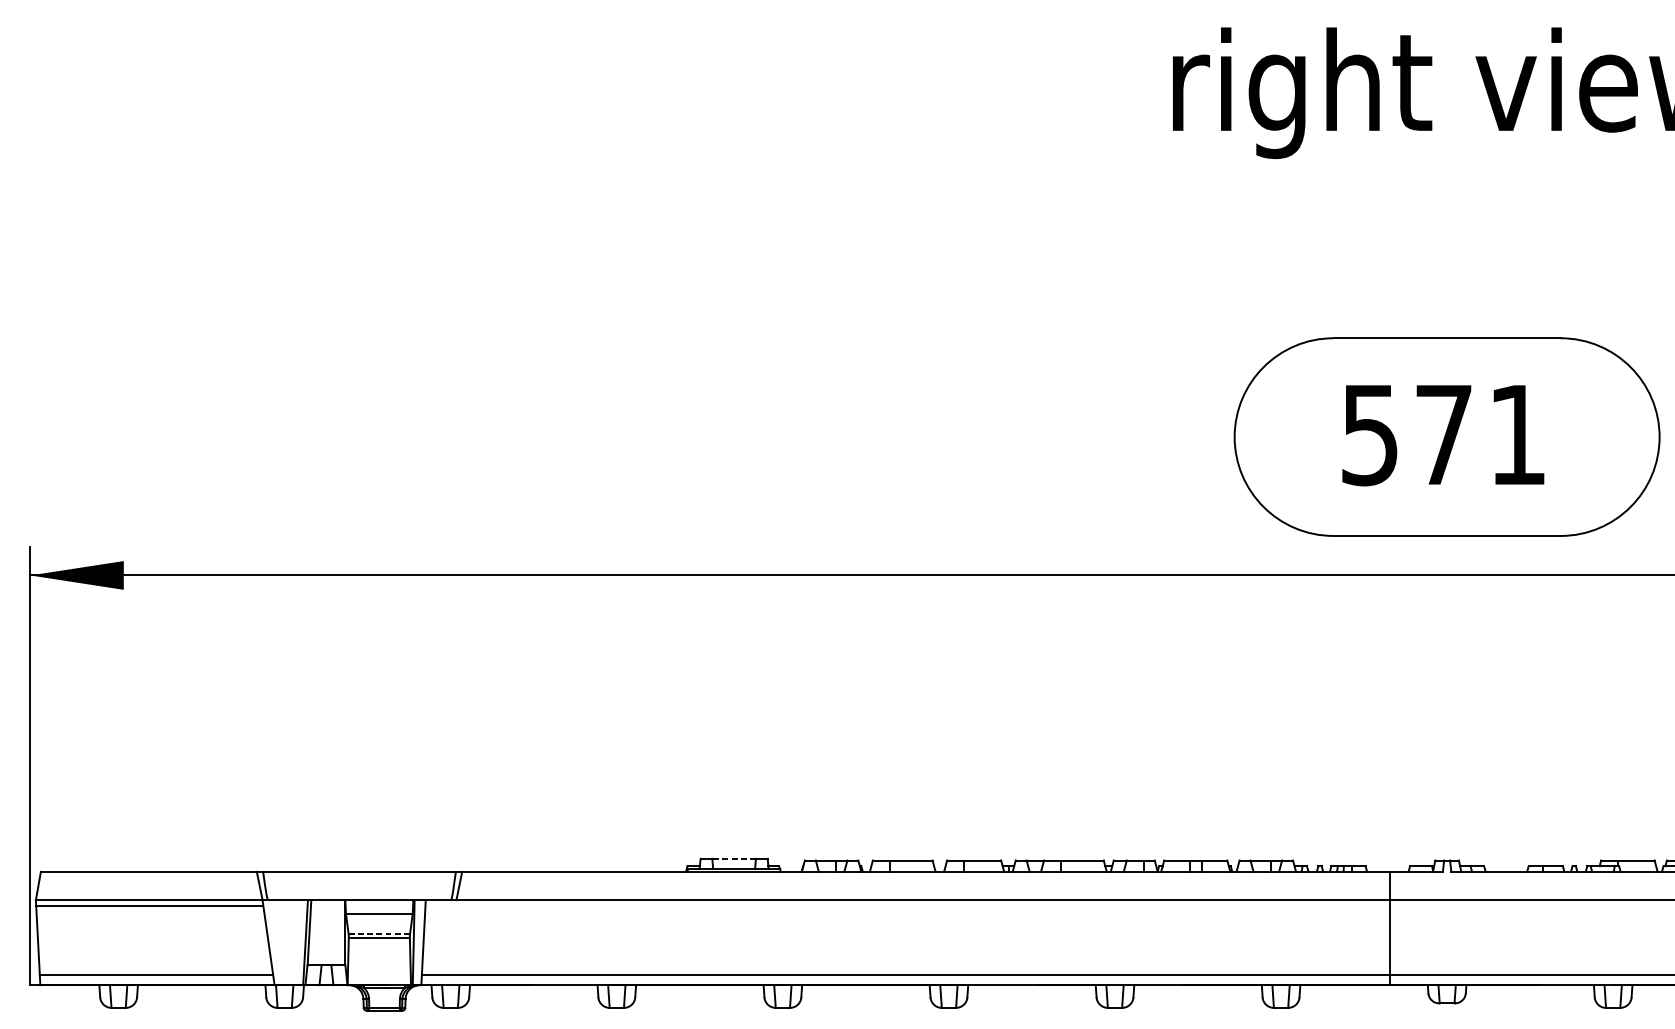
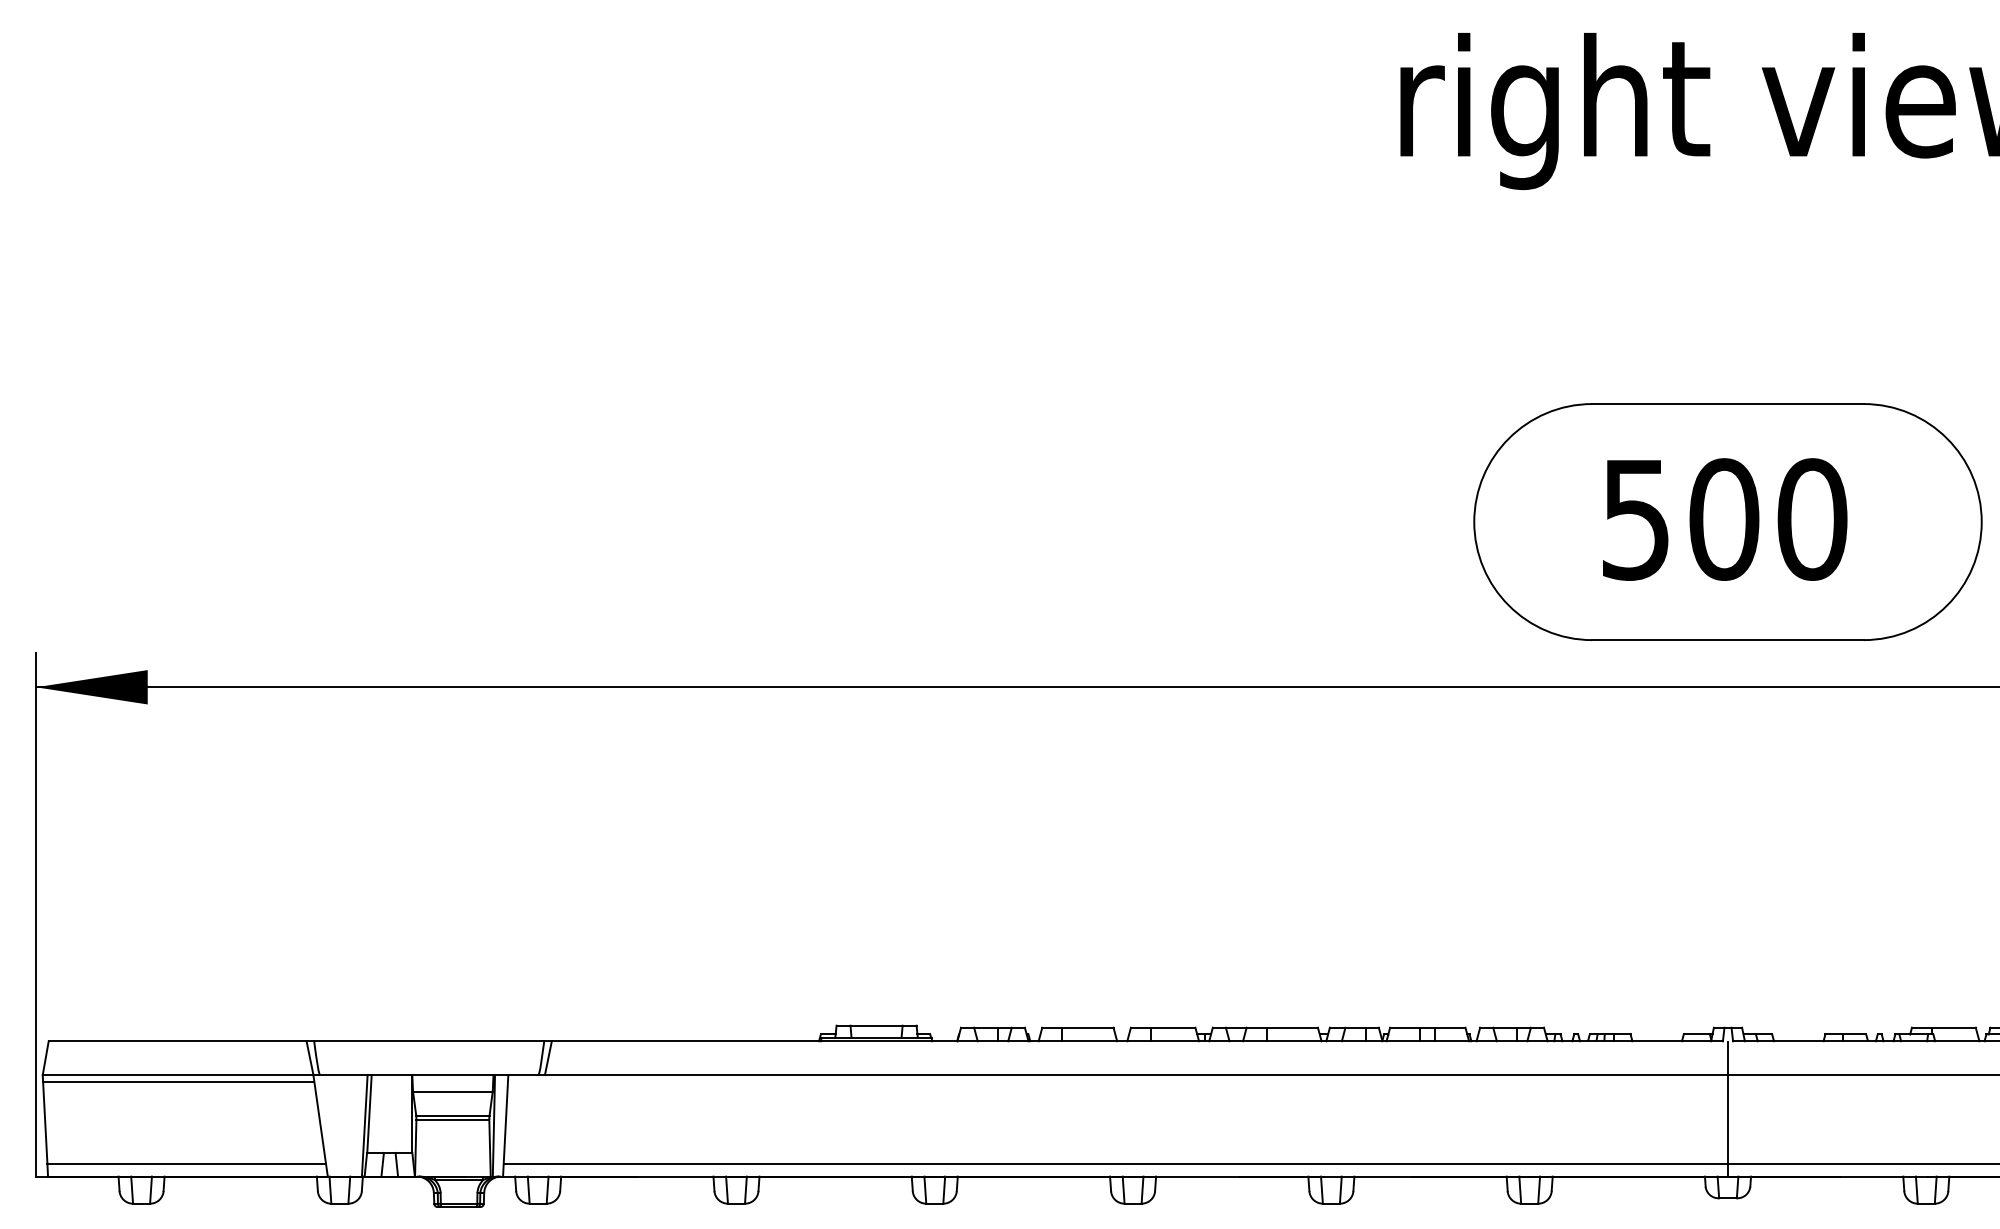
text: (1481, 434) -> (1768, 519), 571 -> 500
line: (734, 858) -> (876, 1025), dashed -> solid
line: (1390, 928) -> (1728, 1108), moved
line: (379, 934) -> (452, 1115), dashed -> solid

